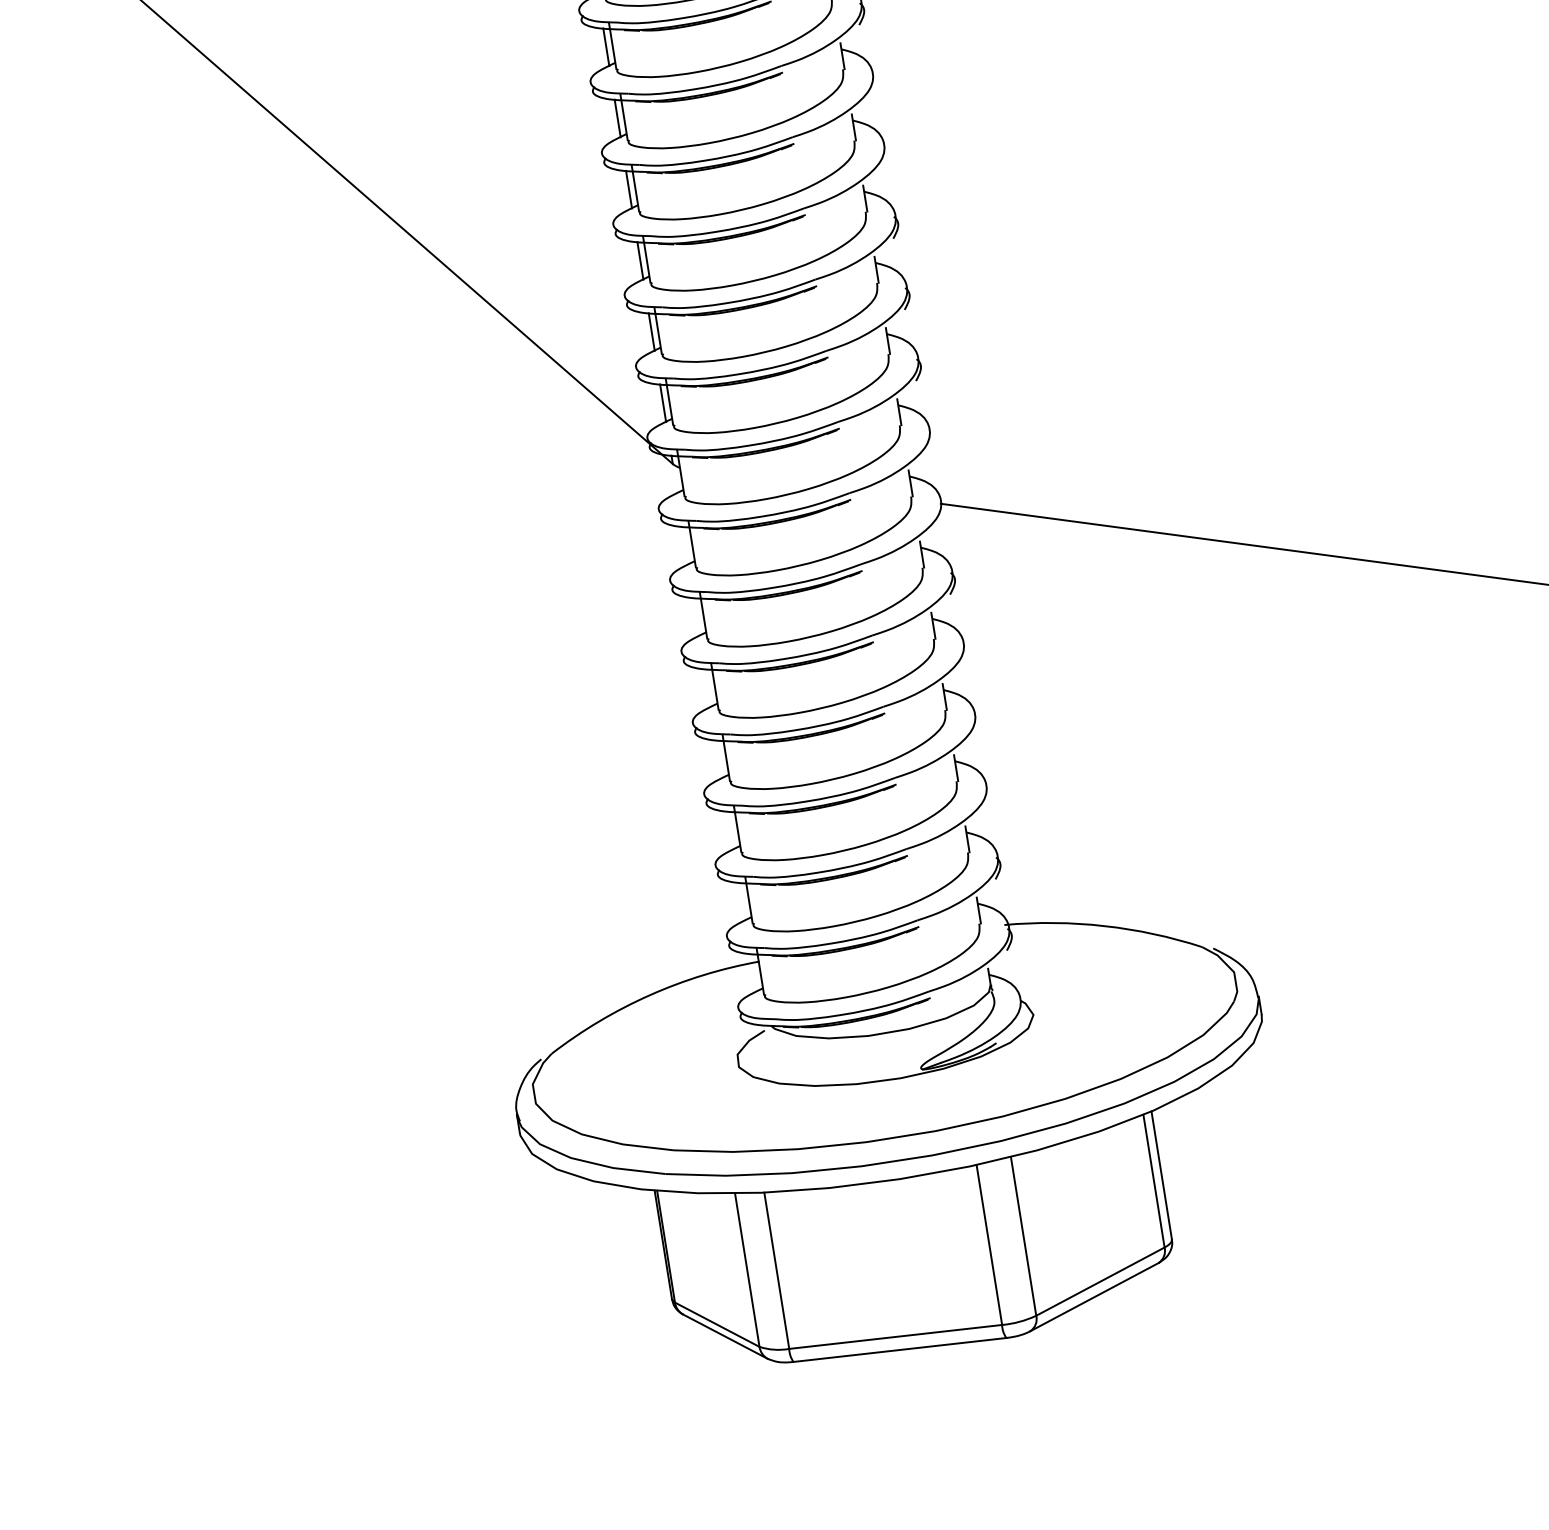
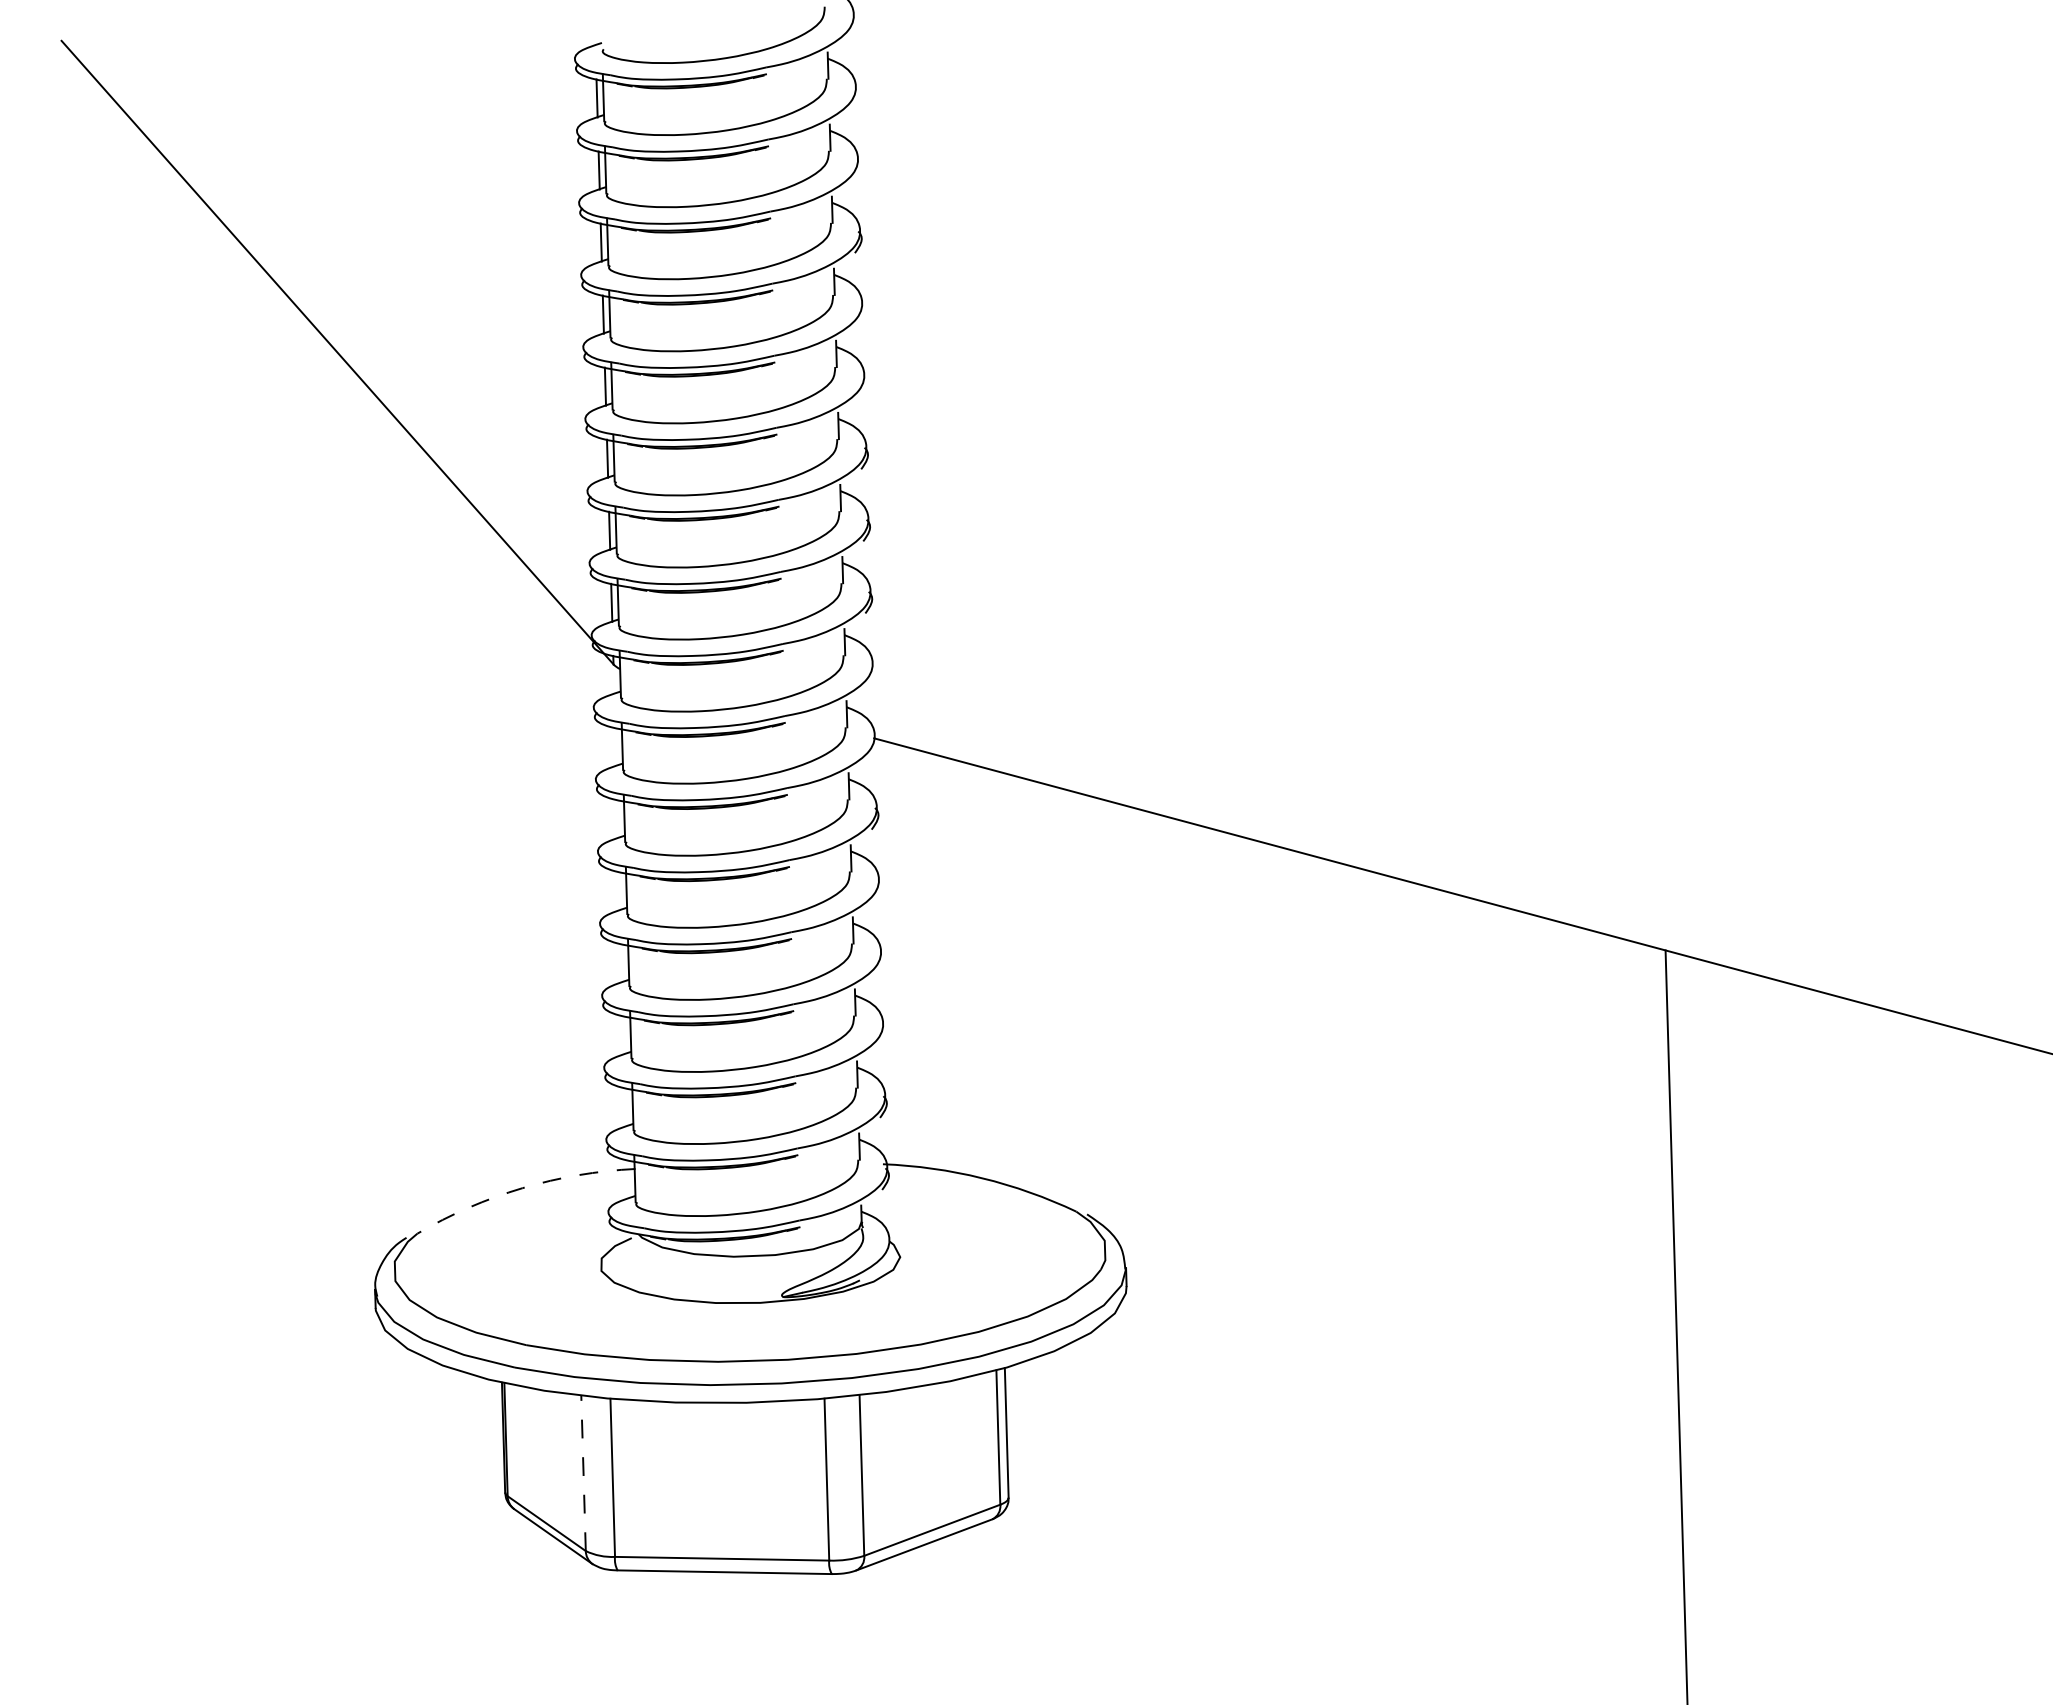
arc: (650, 995) -> (522, 1188), solid -> dashed
line: (747, 1270) -> (583, 1473), solid -> dashed

